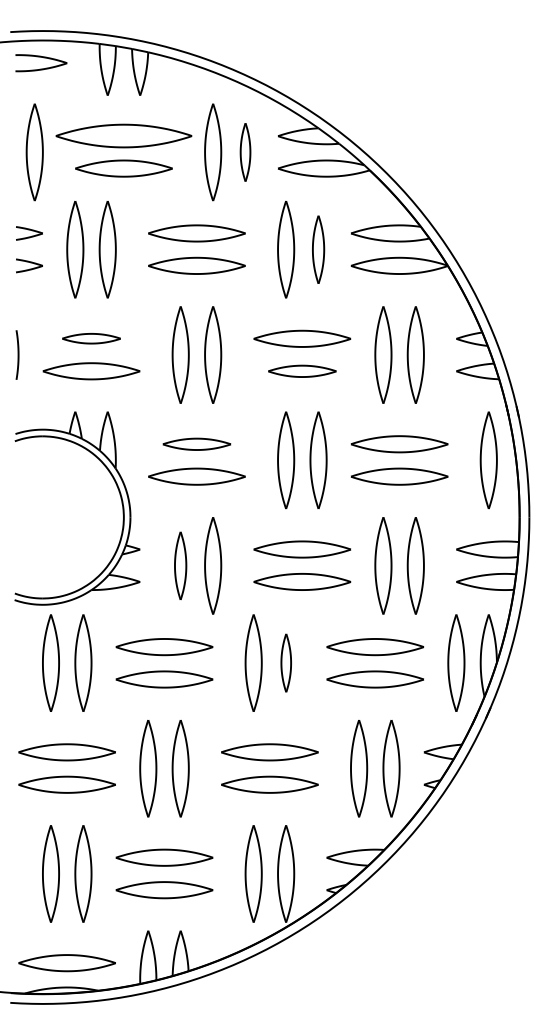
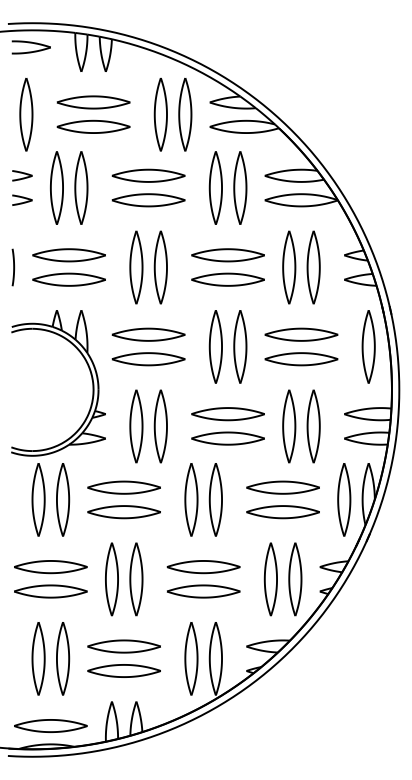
part: (123, 136) -> (93, 102), size x0.71
part: (245, 152) -> (185, 114), size x1.67
part: (318, 249) -> (240, 187), size x1.43
part: (91, 338) -> (69, 255), size x1.67
part: (302, 371) -> (228, 279), size x1.43
part: (196, 444) -> (148, 334), size x1.43
part: (180, 565) -> (136, 426), size x1.43
part: (286, 662) -> (216, 499), size x1.67

